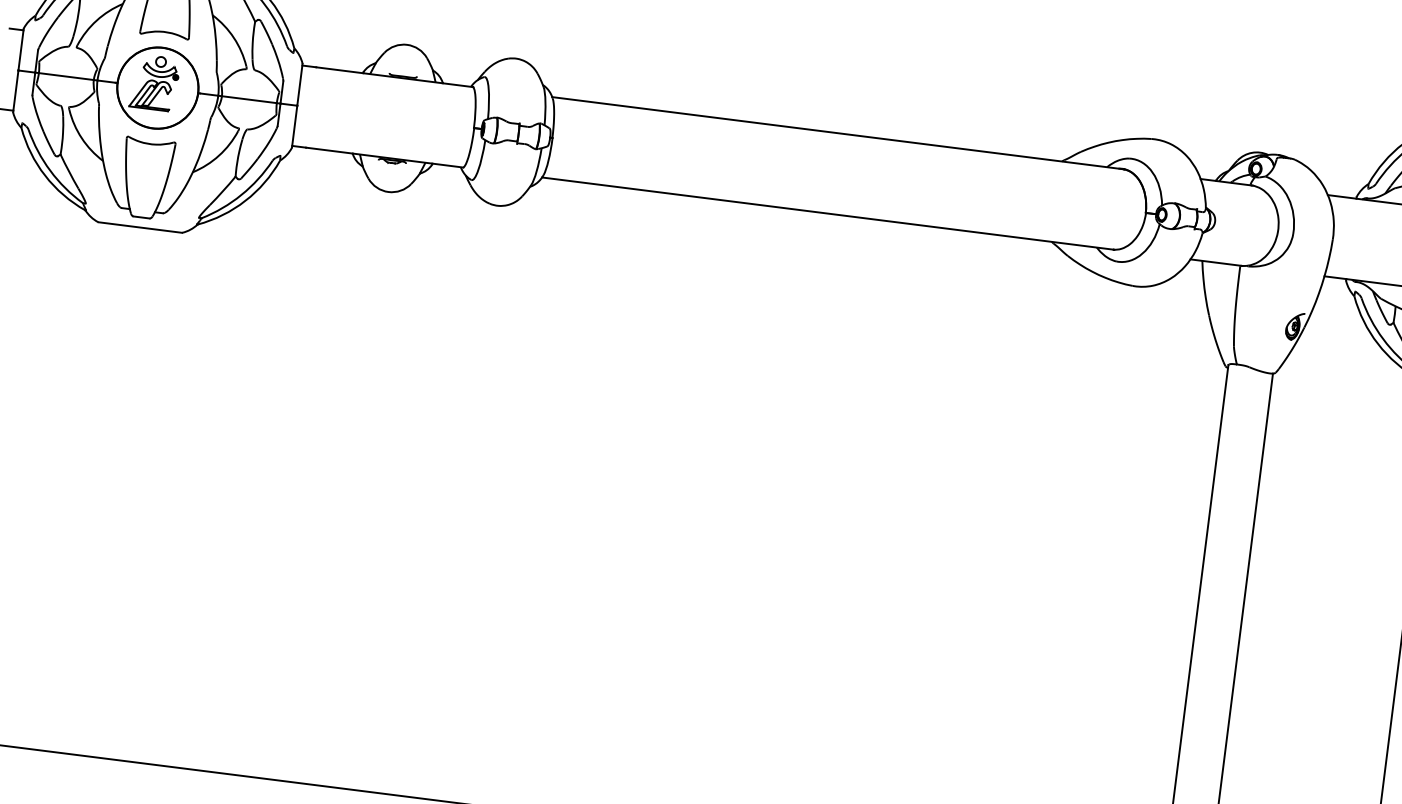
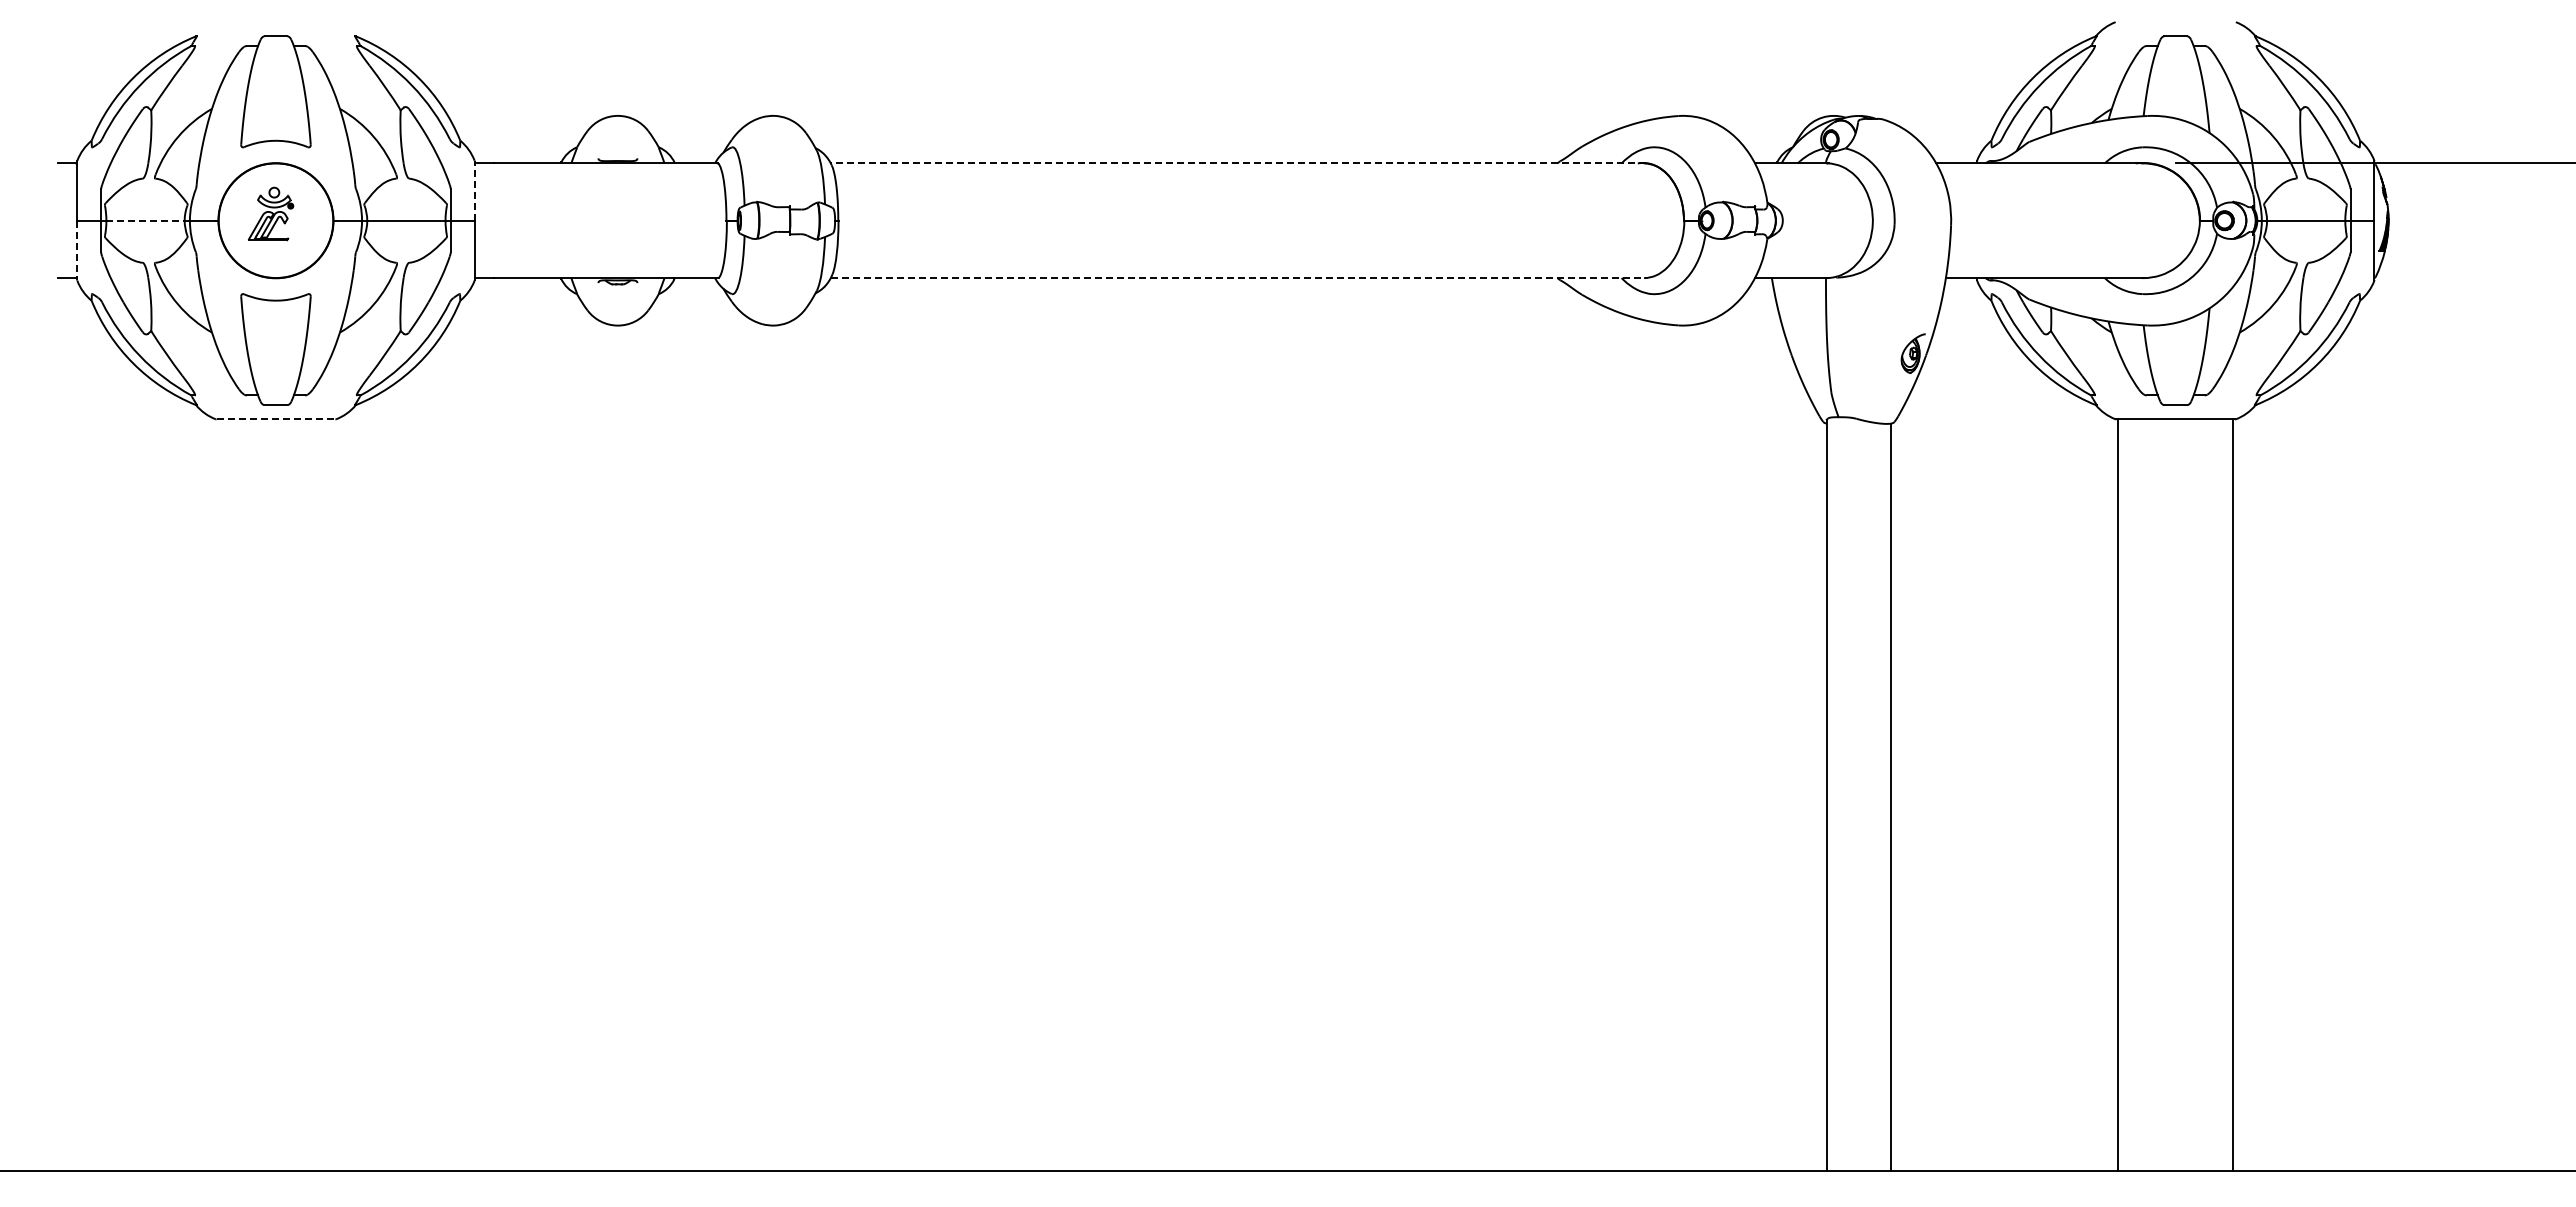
line: (67, 76) -> (146, 220), solid -> dashed
part: (154, 82) -> (270, 213), size x0.7
line: (299, 85) -> (474, 191), solid -> dashed
line: (15, 91) -> (77, 250), solid -> dashed
line: (838, 133) -> (1238, 163), solid -> dashed
line: (828, 213) -> (1238, 278), solid -> dashed
line: (140, 227) -> (276, 419), solid -> dashed

